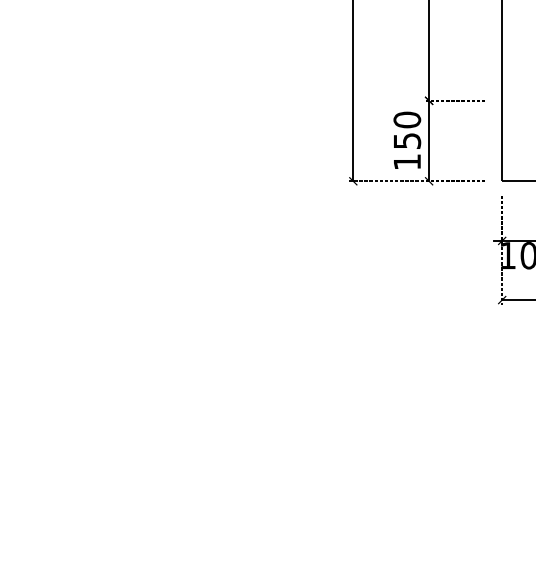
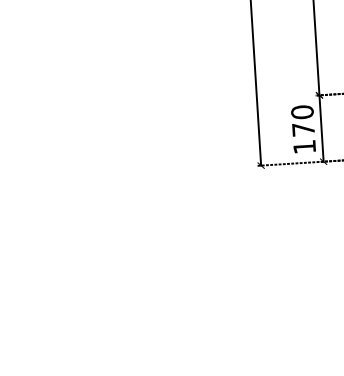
text: (407, 140) -> (303, 129), 150 -> 170

